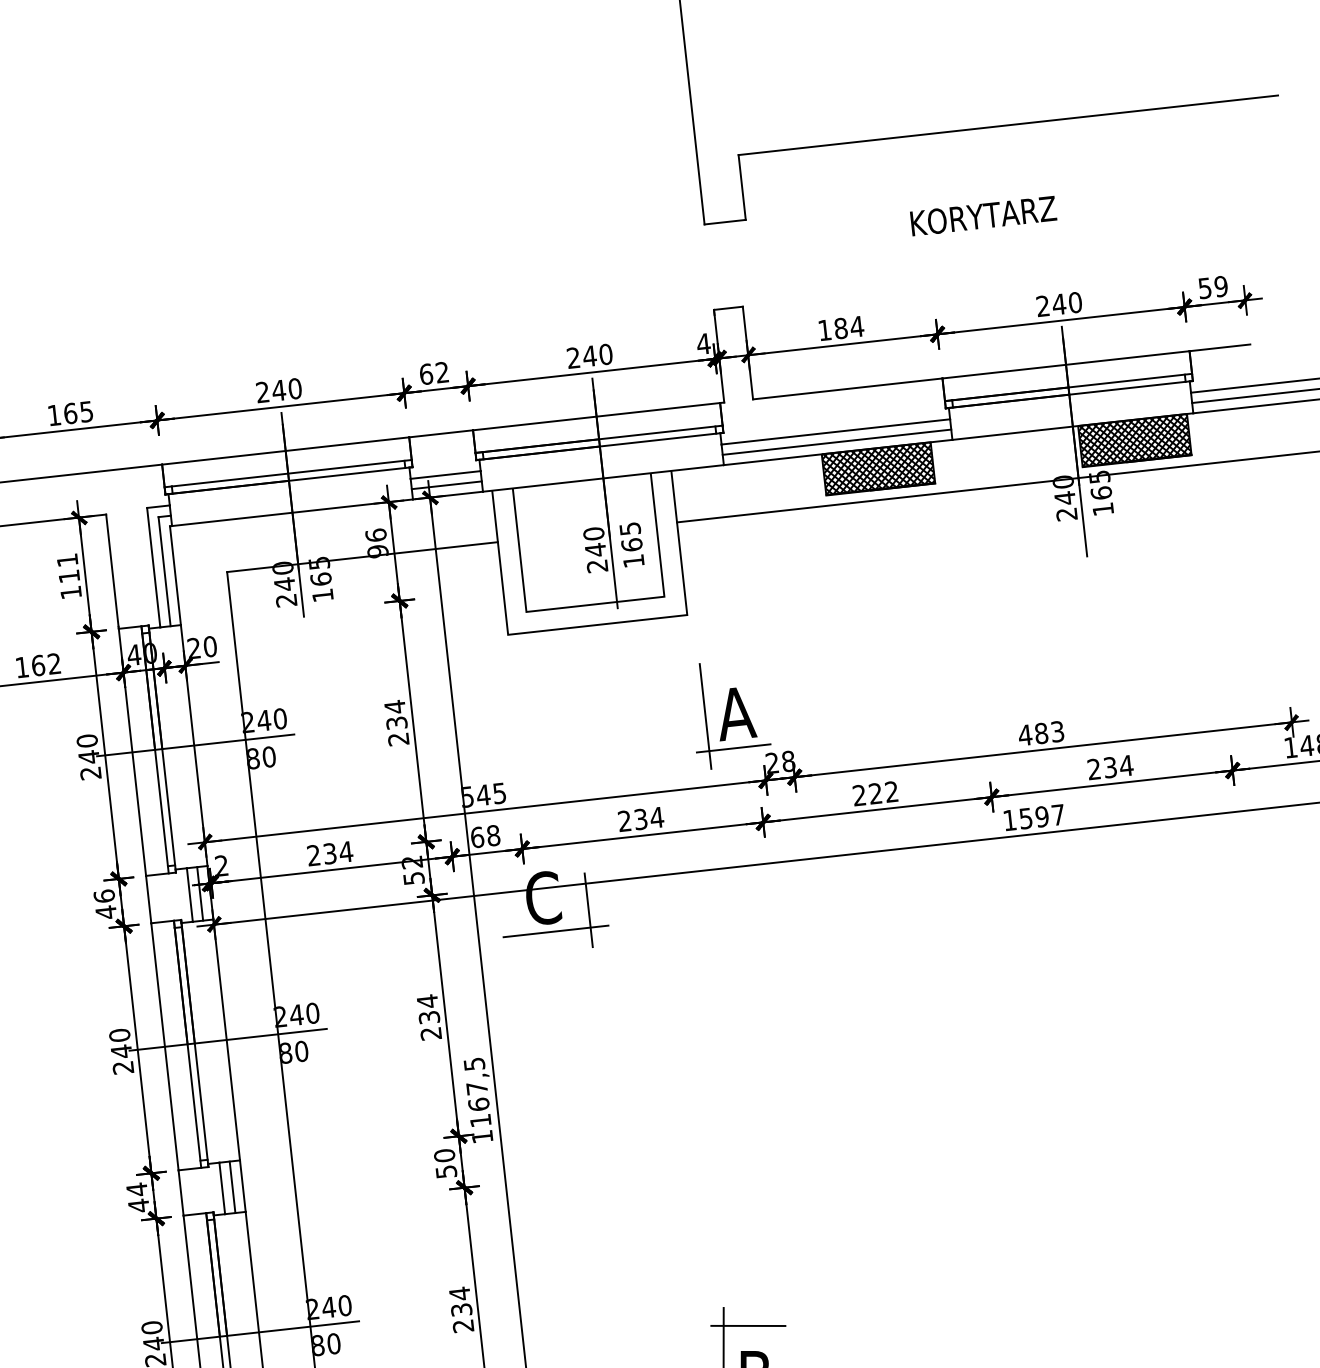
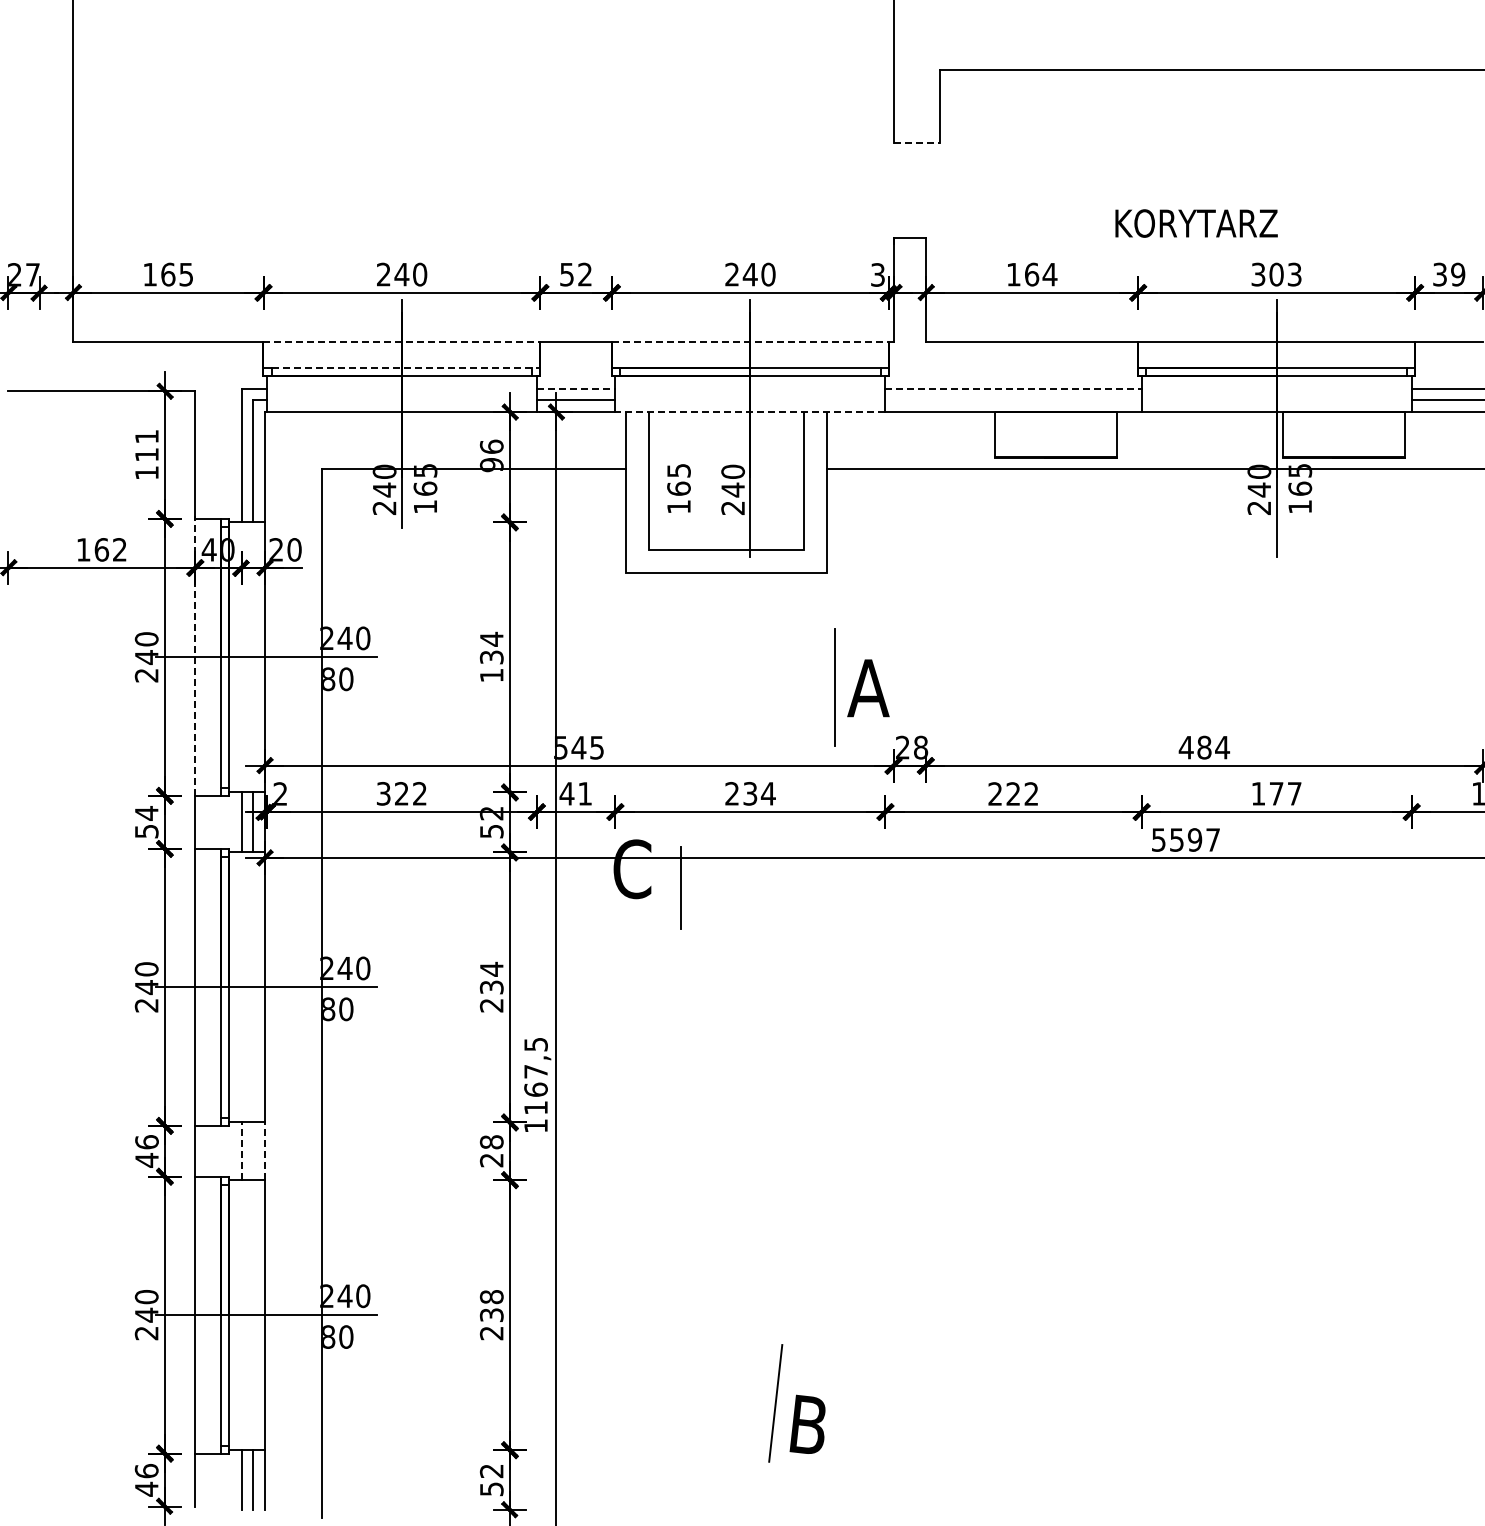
text: (983, 216) -> (1196, 223), moved
line: (725, 221) -> (917, 142), solid -> dashed
text: (1204, 287) -> (1439, 273), 59 -> 39
text: (1059, 304) -> (1276, 274), 240 -> 303
text: (840, 328) -> (1031, 274), 184 -> 164
text: (703, 343) -> (877, 274), 4 -> 3
text: (426, 374) -> (567, 274), 62 -> 52
line: (596, 416) -> (750, 342), solid -> dashed
line: (836, 431) -> (1014, 388), solid -> dashed
hatch: (1134, 440) -> (1343, 434), removed
line: (836, 442) -> (1013, 400), removed
line: (286, 451) -> (402, 342), solid -> dashed
hatch: (878, 468) -> (1056, 434), removed
line: (292, 472) -> (406, 367), solid -> dashed
line: (445, 474) -> (576, 388), solid -> dashed
line: (602, 478) -> (749, 411), solid -> dashed
text: (631, 544) -> (678, 488), moved
text: (1057, 731) -> (1222, 747), 483 -> 484
text: (398, 739) -> (491, 675), 234 -> 134
line: (733, 748) -> (861, 726), removed
line: (132, 751) -> (195, 656), solid -> dashed
text: (1110, 767) -> (1276, 793), 234 -> 177
text: (1009, 819) -> (1158, 839), 1597 -> 5597
text: (484, 836) -> (575, 793), 68 -> 41
text: (329, 853) -> (401, 793), 234 -> 322
text: (105, 904) -> (146, 822), 46 -> 54
line: (555, 931) -> (642, 907), removed
text: (445, 1163) -> (491, 1151), 50 -> 28
line: (242, 1186) -> (264, 1151), solid -> dashed
line: (232, 1187) -> (253, 1151), removed
line: (222, 1188) -> (241, 1151), solid -> dashed
text: (136, 1189) -> (146, 1141), 44 -> 46
text: (459, 1293) -> (491, 1296), 234 -> 238
line: (748, 1325) -> (807, 1367), removed

